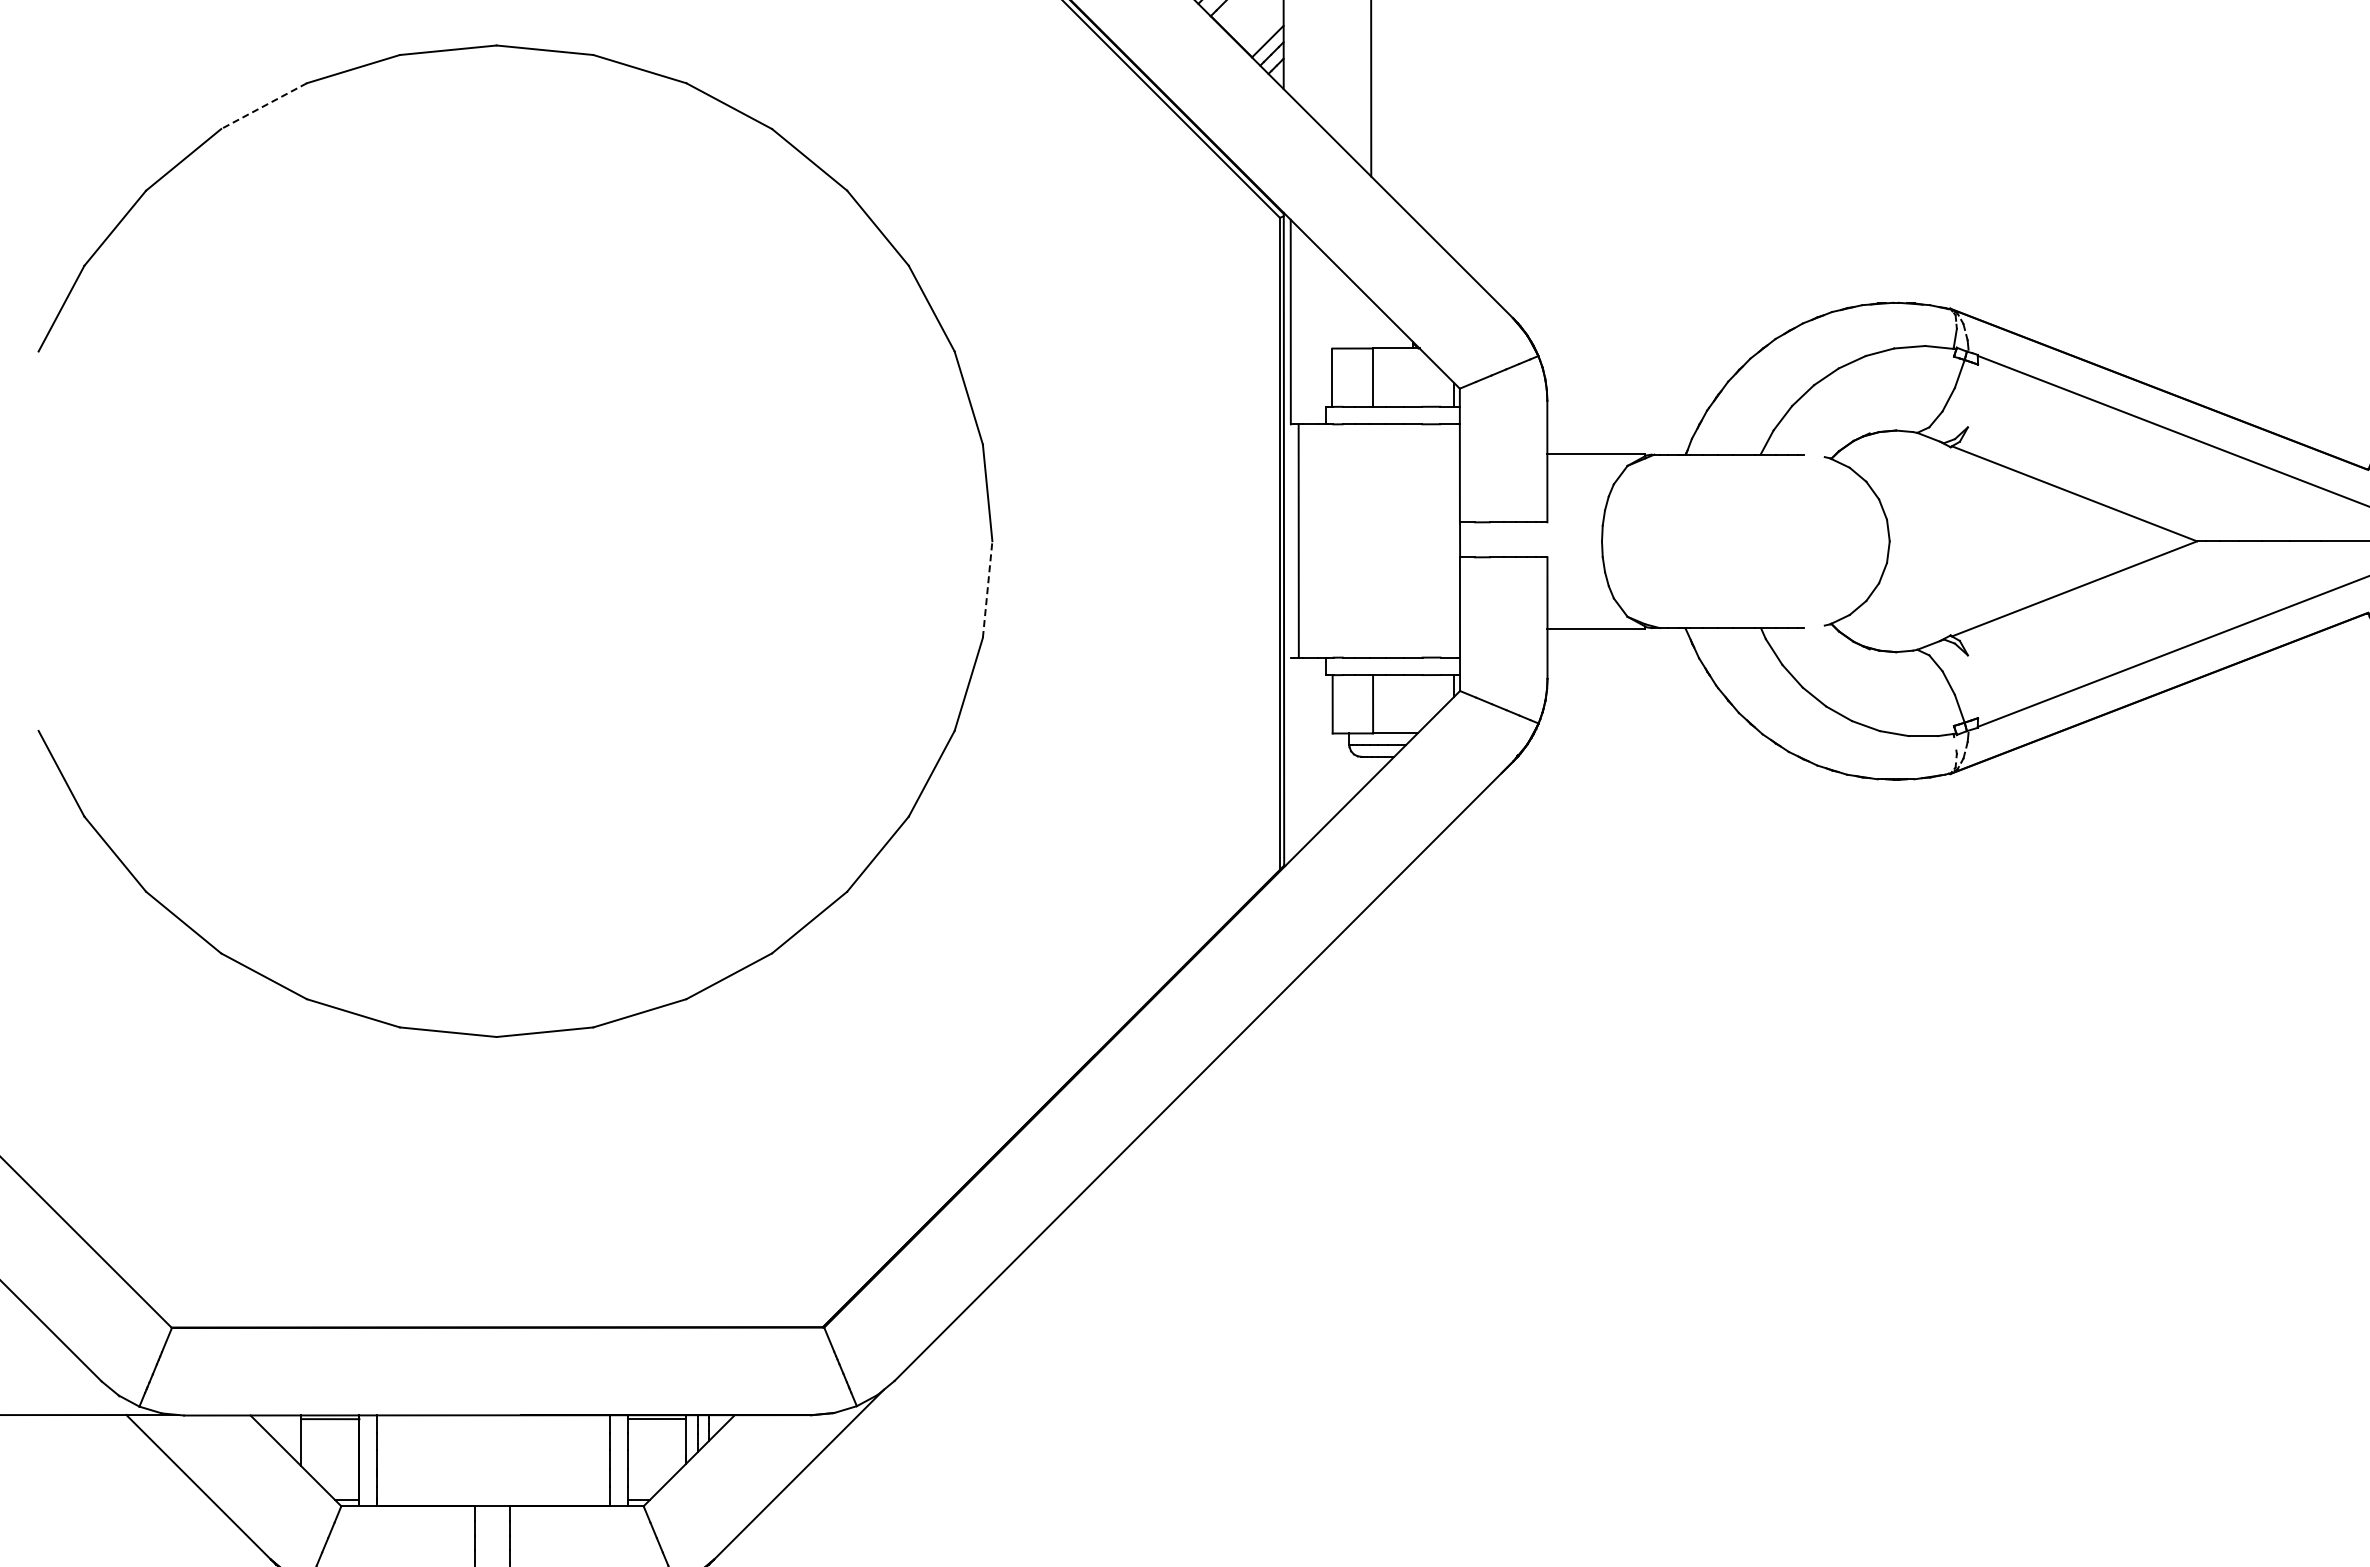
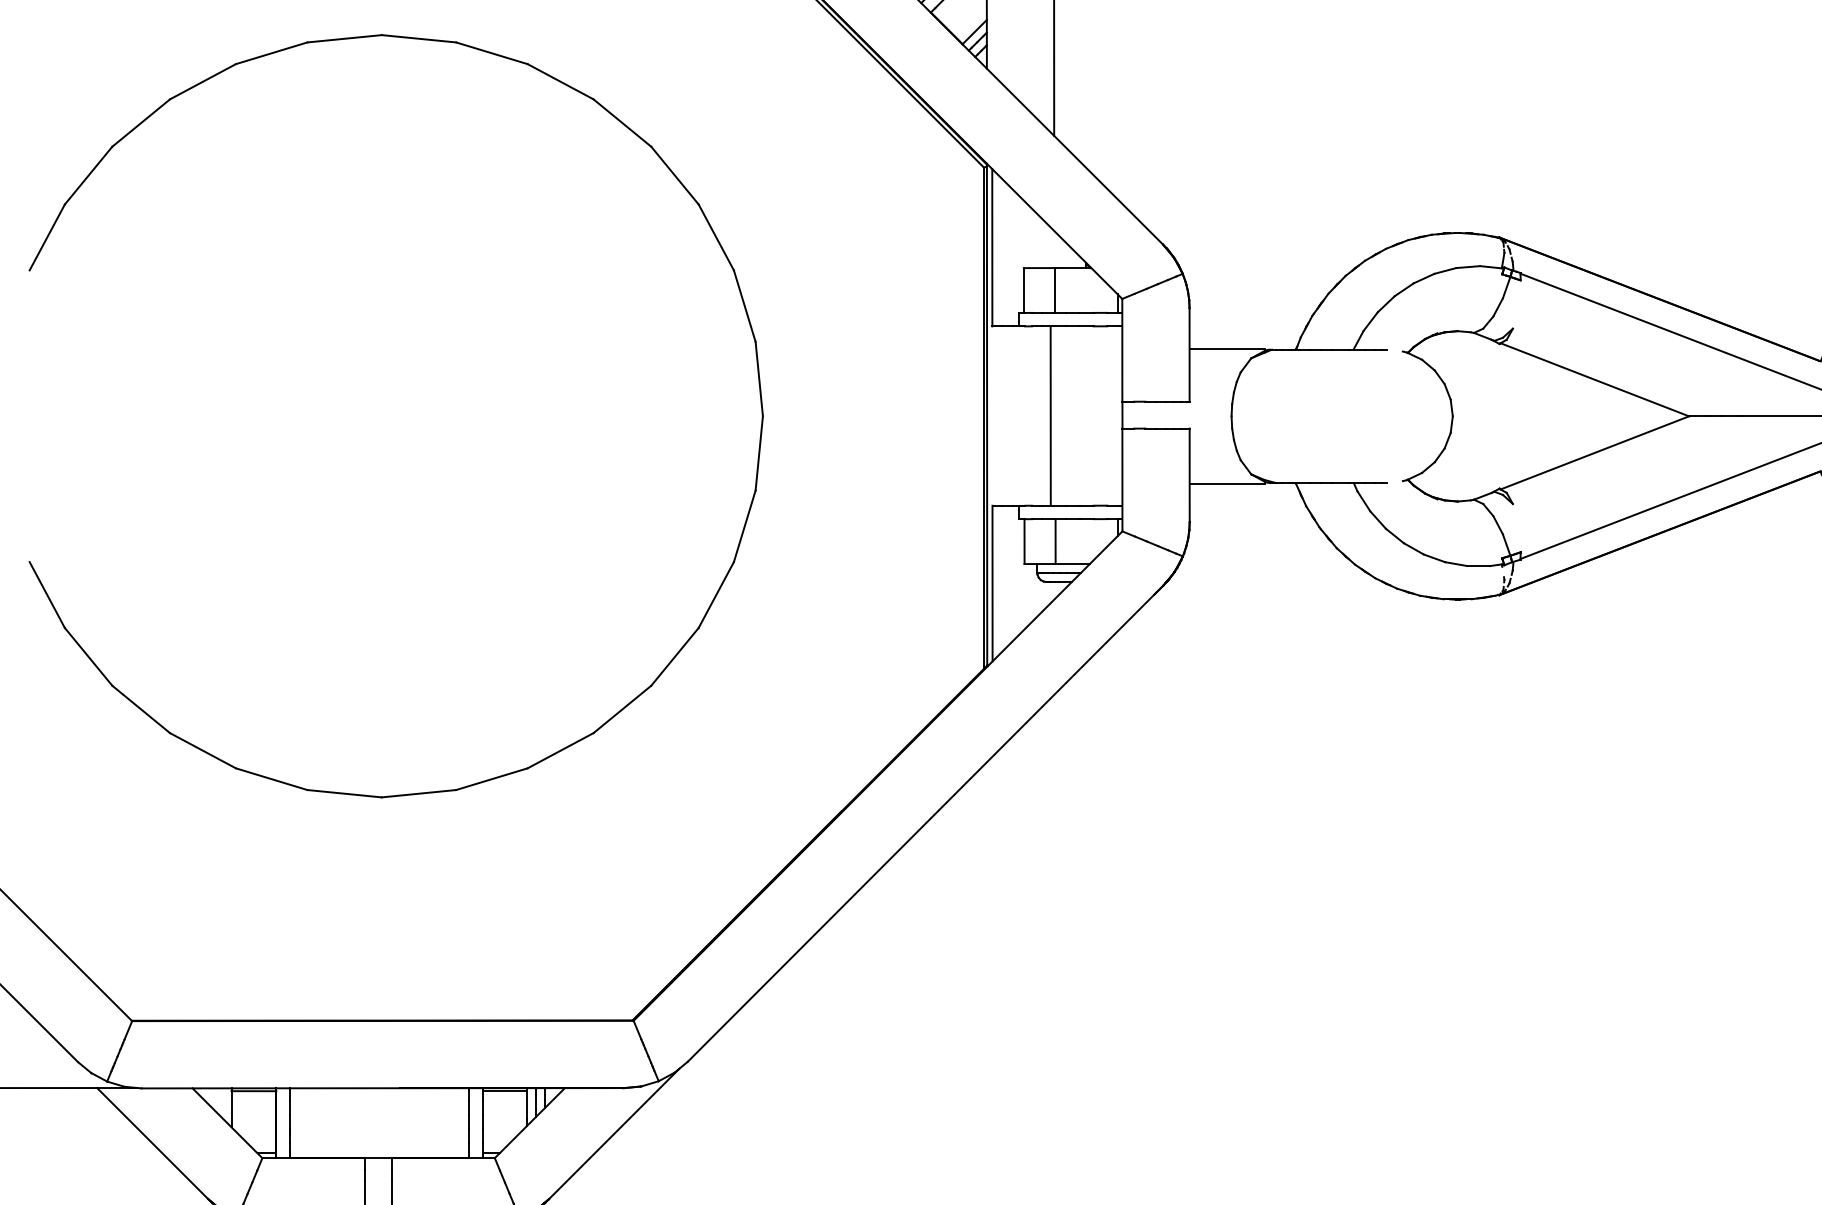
line: (264, 106) -> (203, 82), dashed -> solid
line: (1298, 540) -> (1050, 415), moved
line: (987, 589) -> (759, 453), dashed -> solid
line: (1291, 758) -> (992, 583), added

